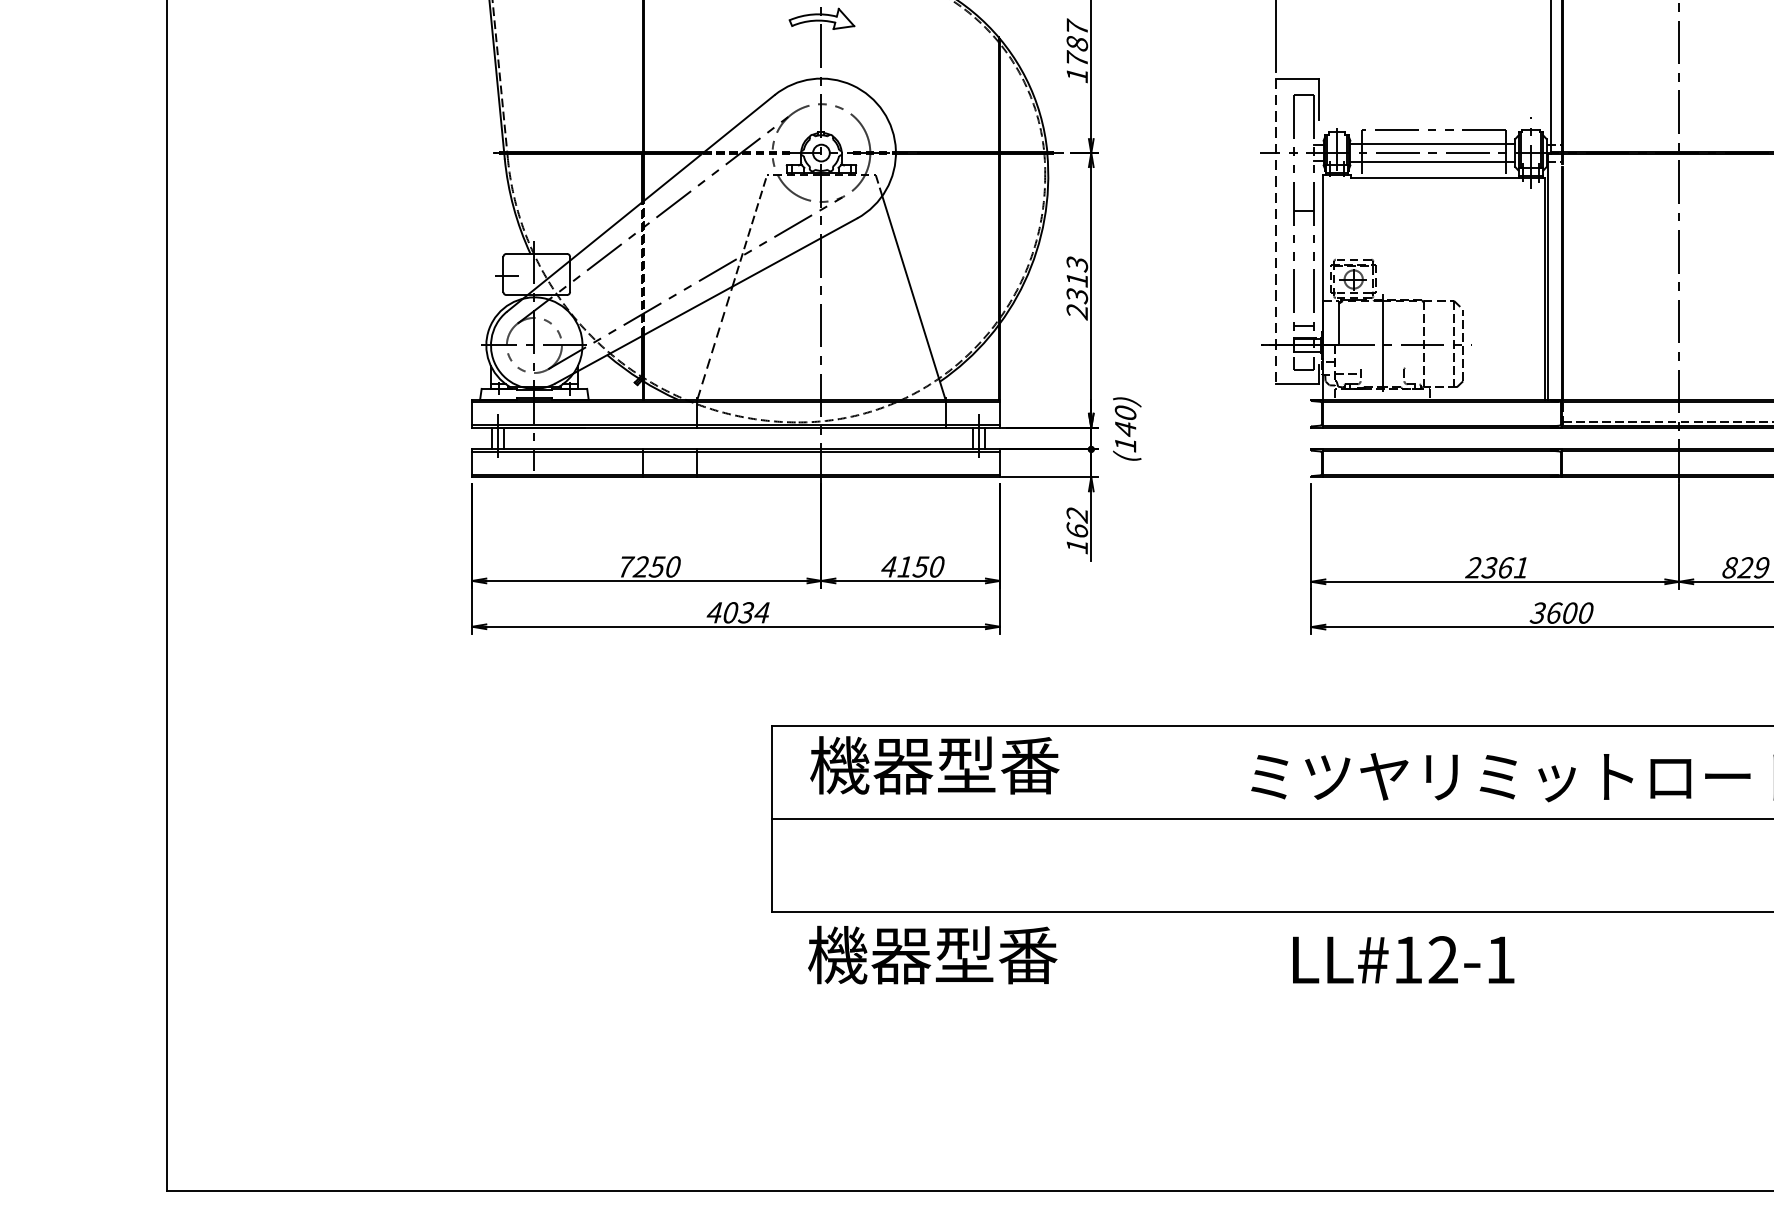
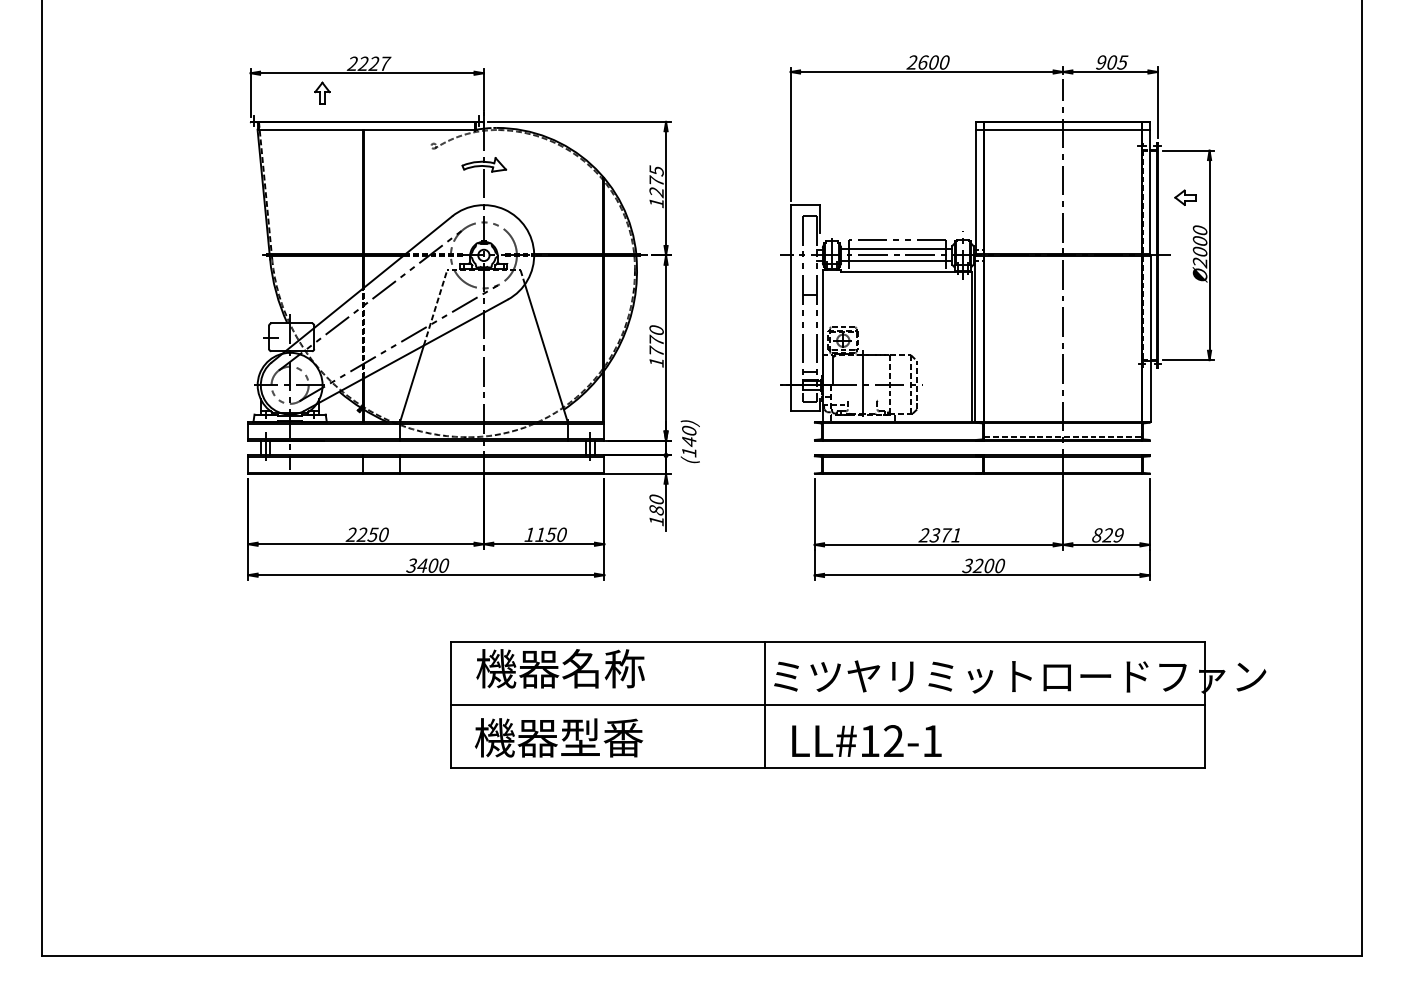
text: (1077, 43) -> (656, 181), 1787 -> 1275
line: (1275, 231) -> (790, 308), dashed -> solid
text: (1077, 288) -> (656, 346), 2313 -> 1770
line: (714, 342) -> (411, 383), dashed -> solid
text: (1077, 522) -> (656, 504), 162 -> 180
text: (625, 566) -> (351, 534), 7250 -> 2250
text: (888, 566) -> (529, 534), 4150 -> 1150
text: (1506, 567) -> (946, 535), 2361 -> 2371
text: (737, 612) -> (427, 565), 4034 -> 3400
text: (1554, 612) -> (978, 565), 3600 -> 3200
text: (998, 764) -> (603, 668), 機器型番 -> 機器名称
line: (1237, 818) -> (764, 704), added
text: (933, 954) -> (559, 737), moved
text: (1402, 959) -> (866, 740), moved

